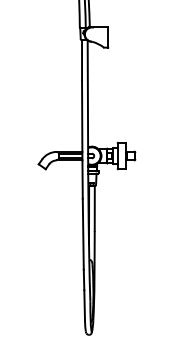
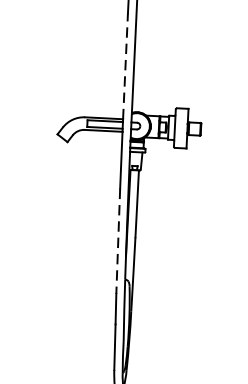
line: (82, 116) -> (125, 66), solid -> dashed
line: (83, 234) -> (118, 241), solid -> dashed

